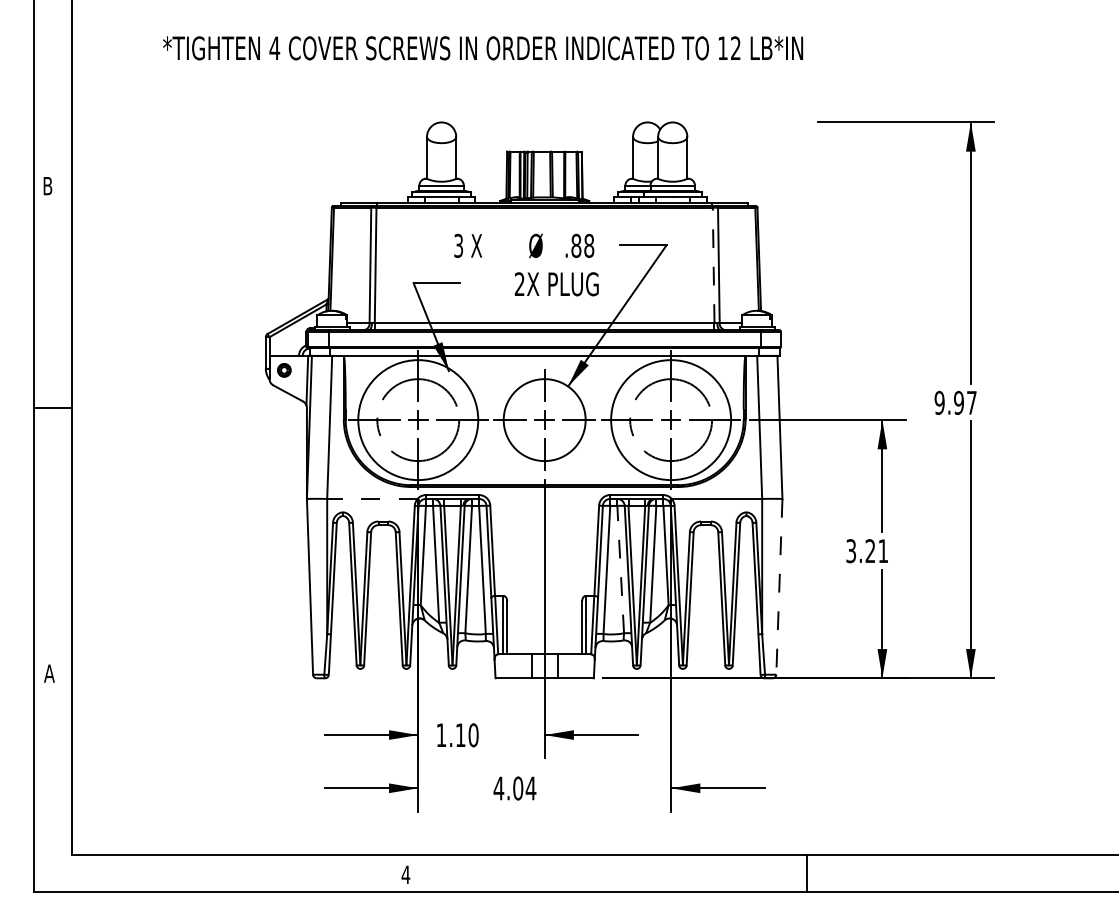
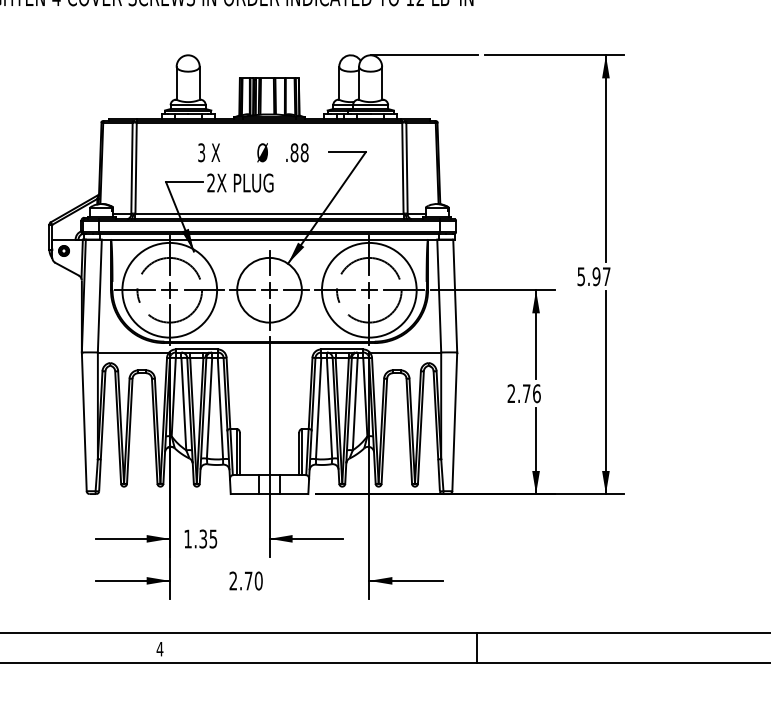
line: (740, 122) -> (424, 55), added
line: (713, 265) -> (402, 168), dashed -> solid
text: (556, 284) -> (240, 183), moved
text: (939, 402) -> (581, 276), 9.97 -> 5.97
line: (371, 498) -> (132, 352), dashed -> solid
text: (867, 551) -> (524, 393), 3.21 -> 2.76
line: (620, 569) -> (329, 408), dashed -> solid
line: (779, 586) -> (454, 421), dashed -> solid
text: (467, 735) -> (208, 539), 1.10 -> 1.35
text: (514, 788) -> (245, 581), 4.04 -> 2.70

